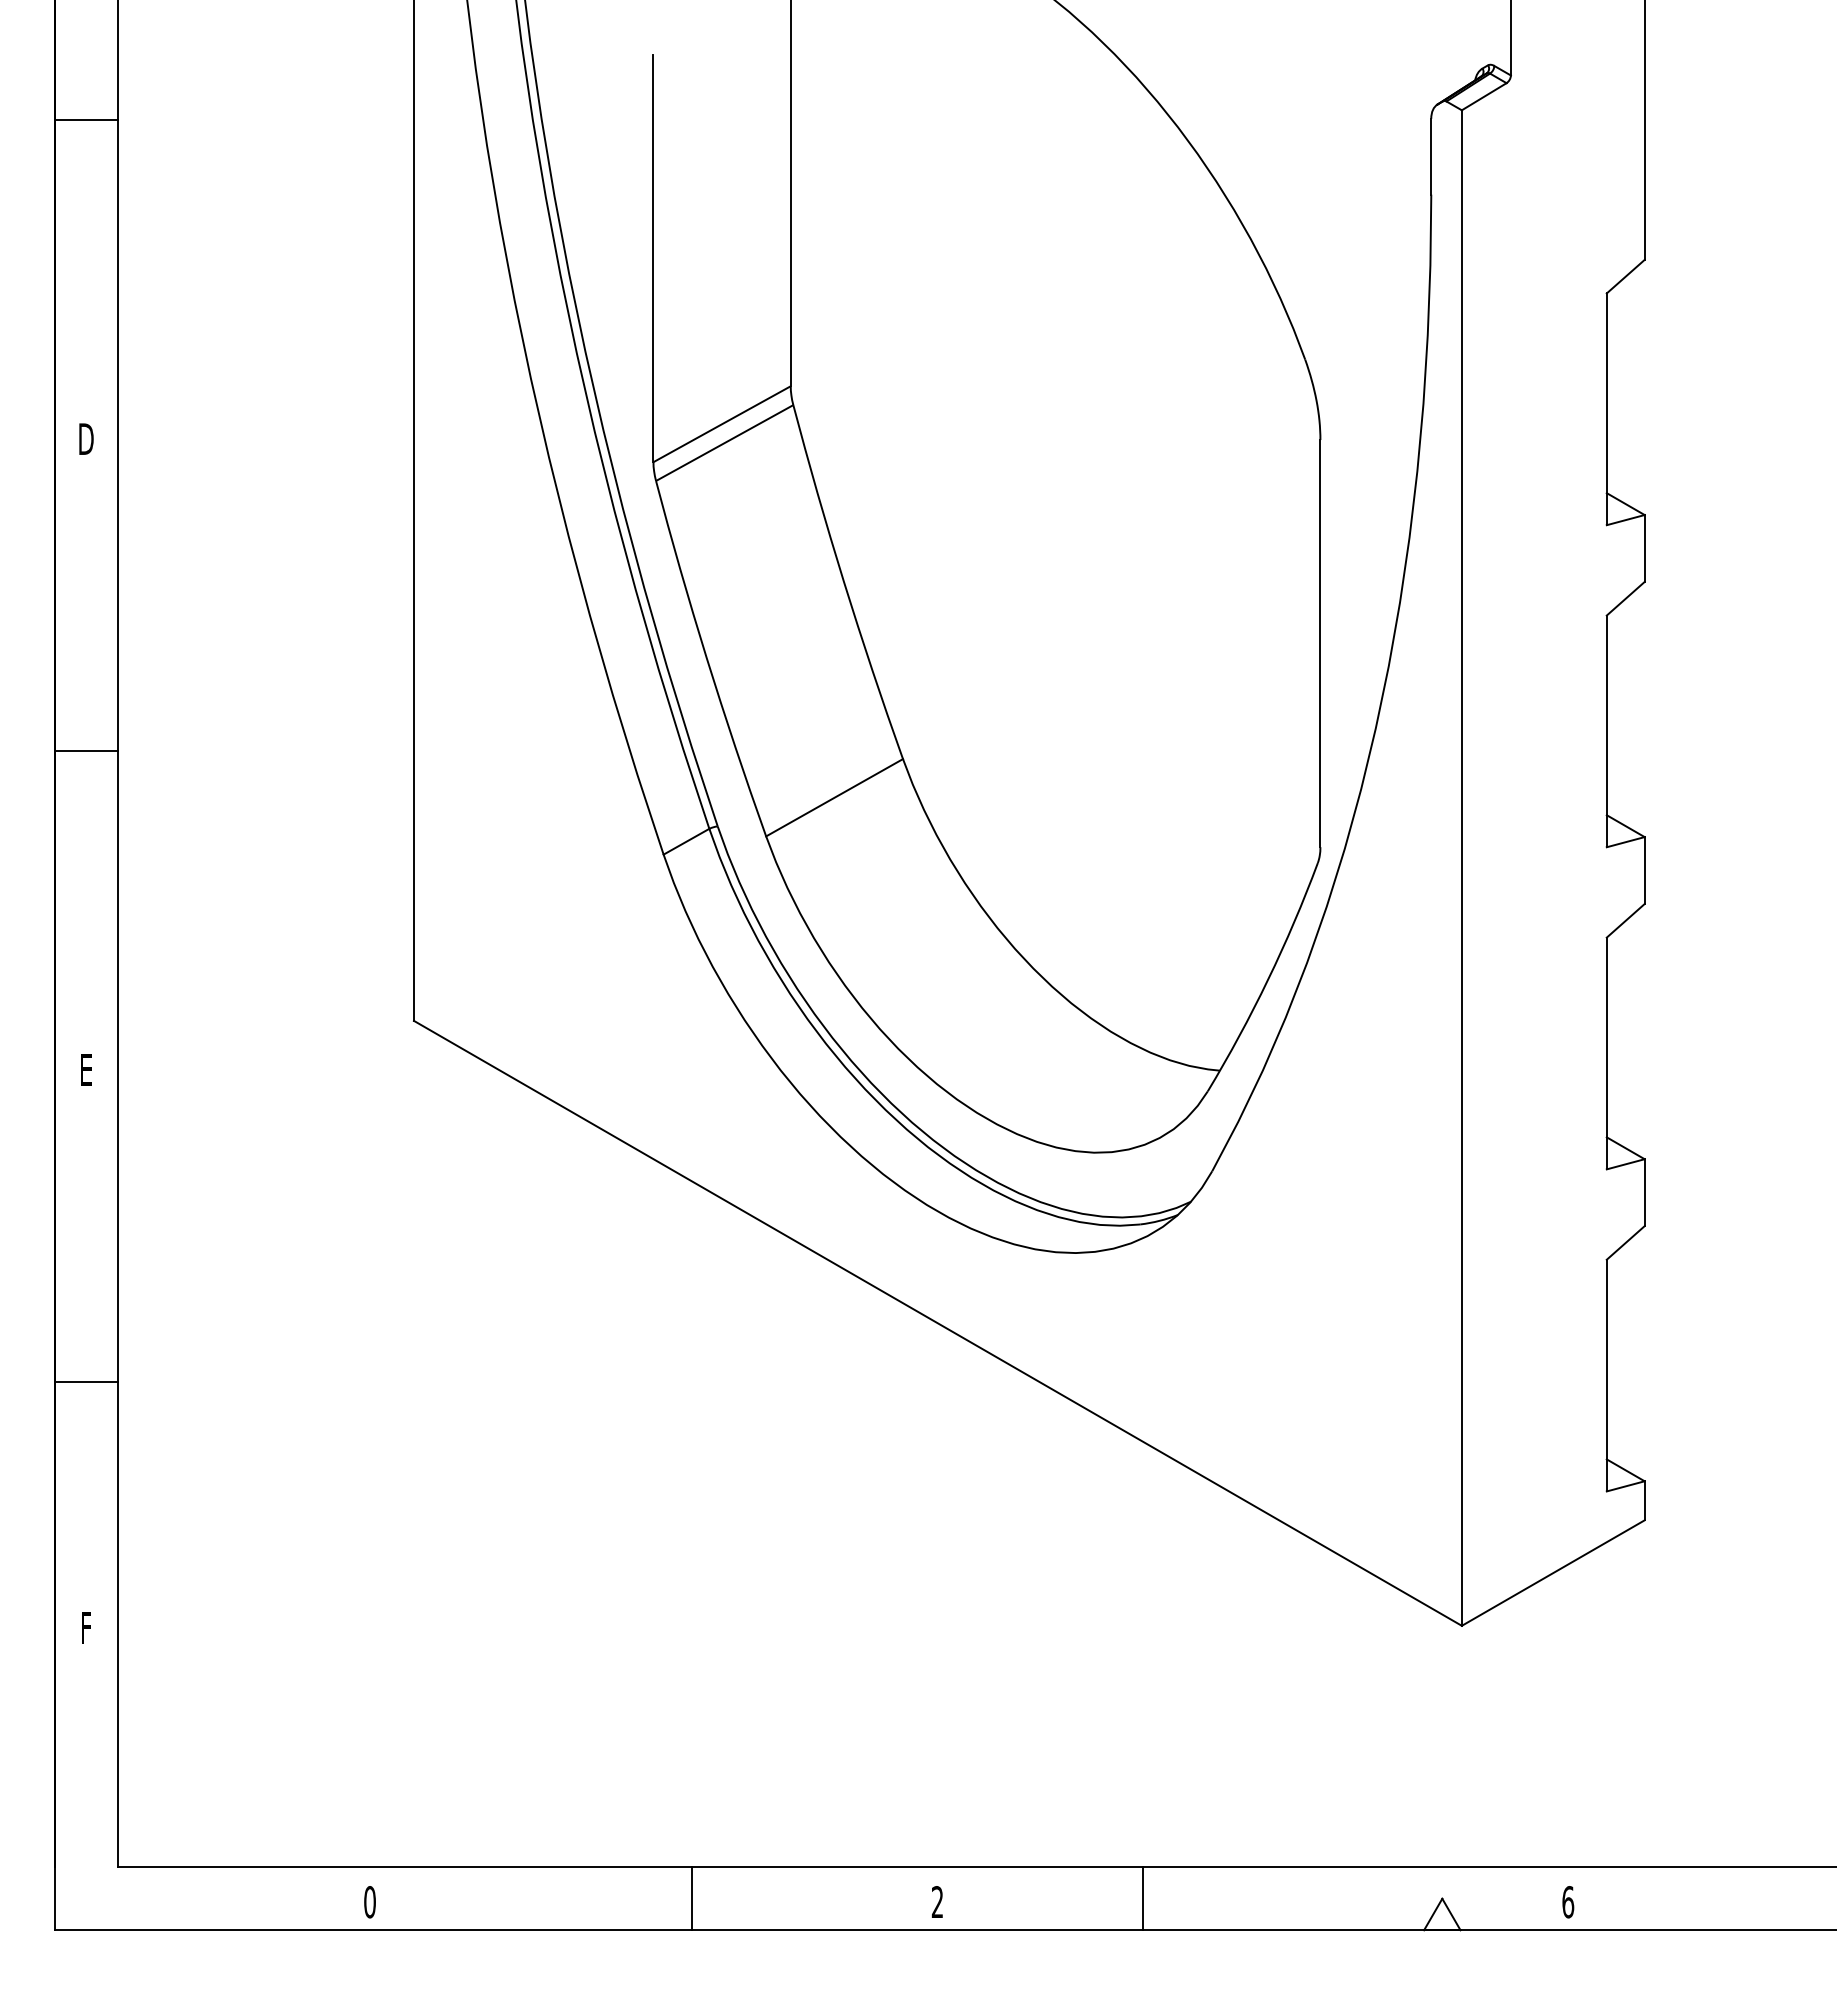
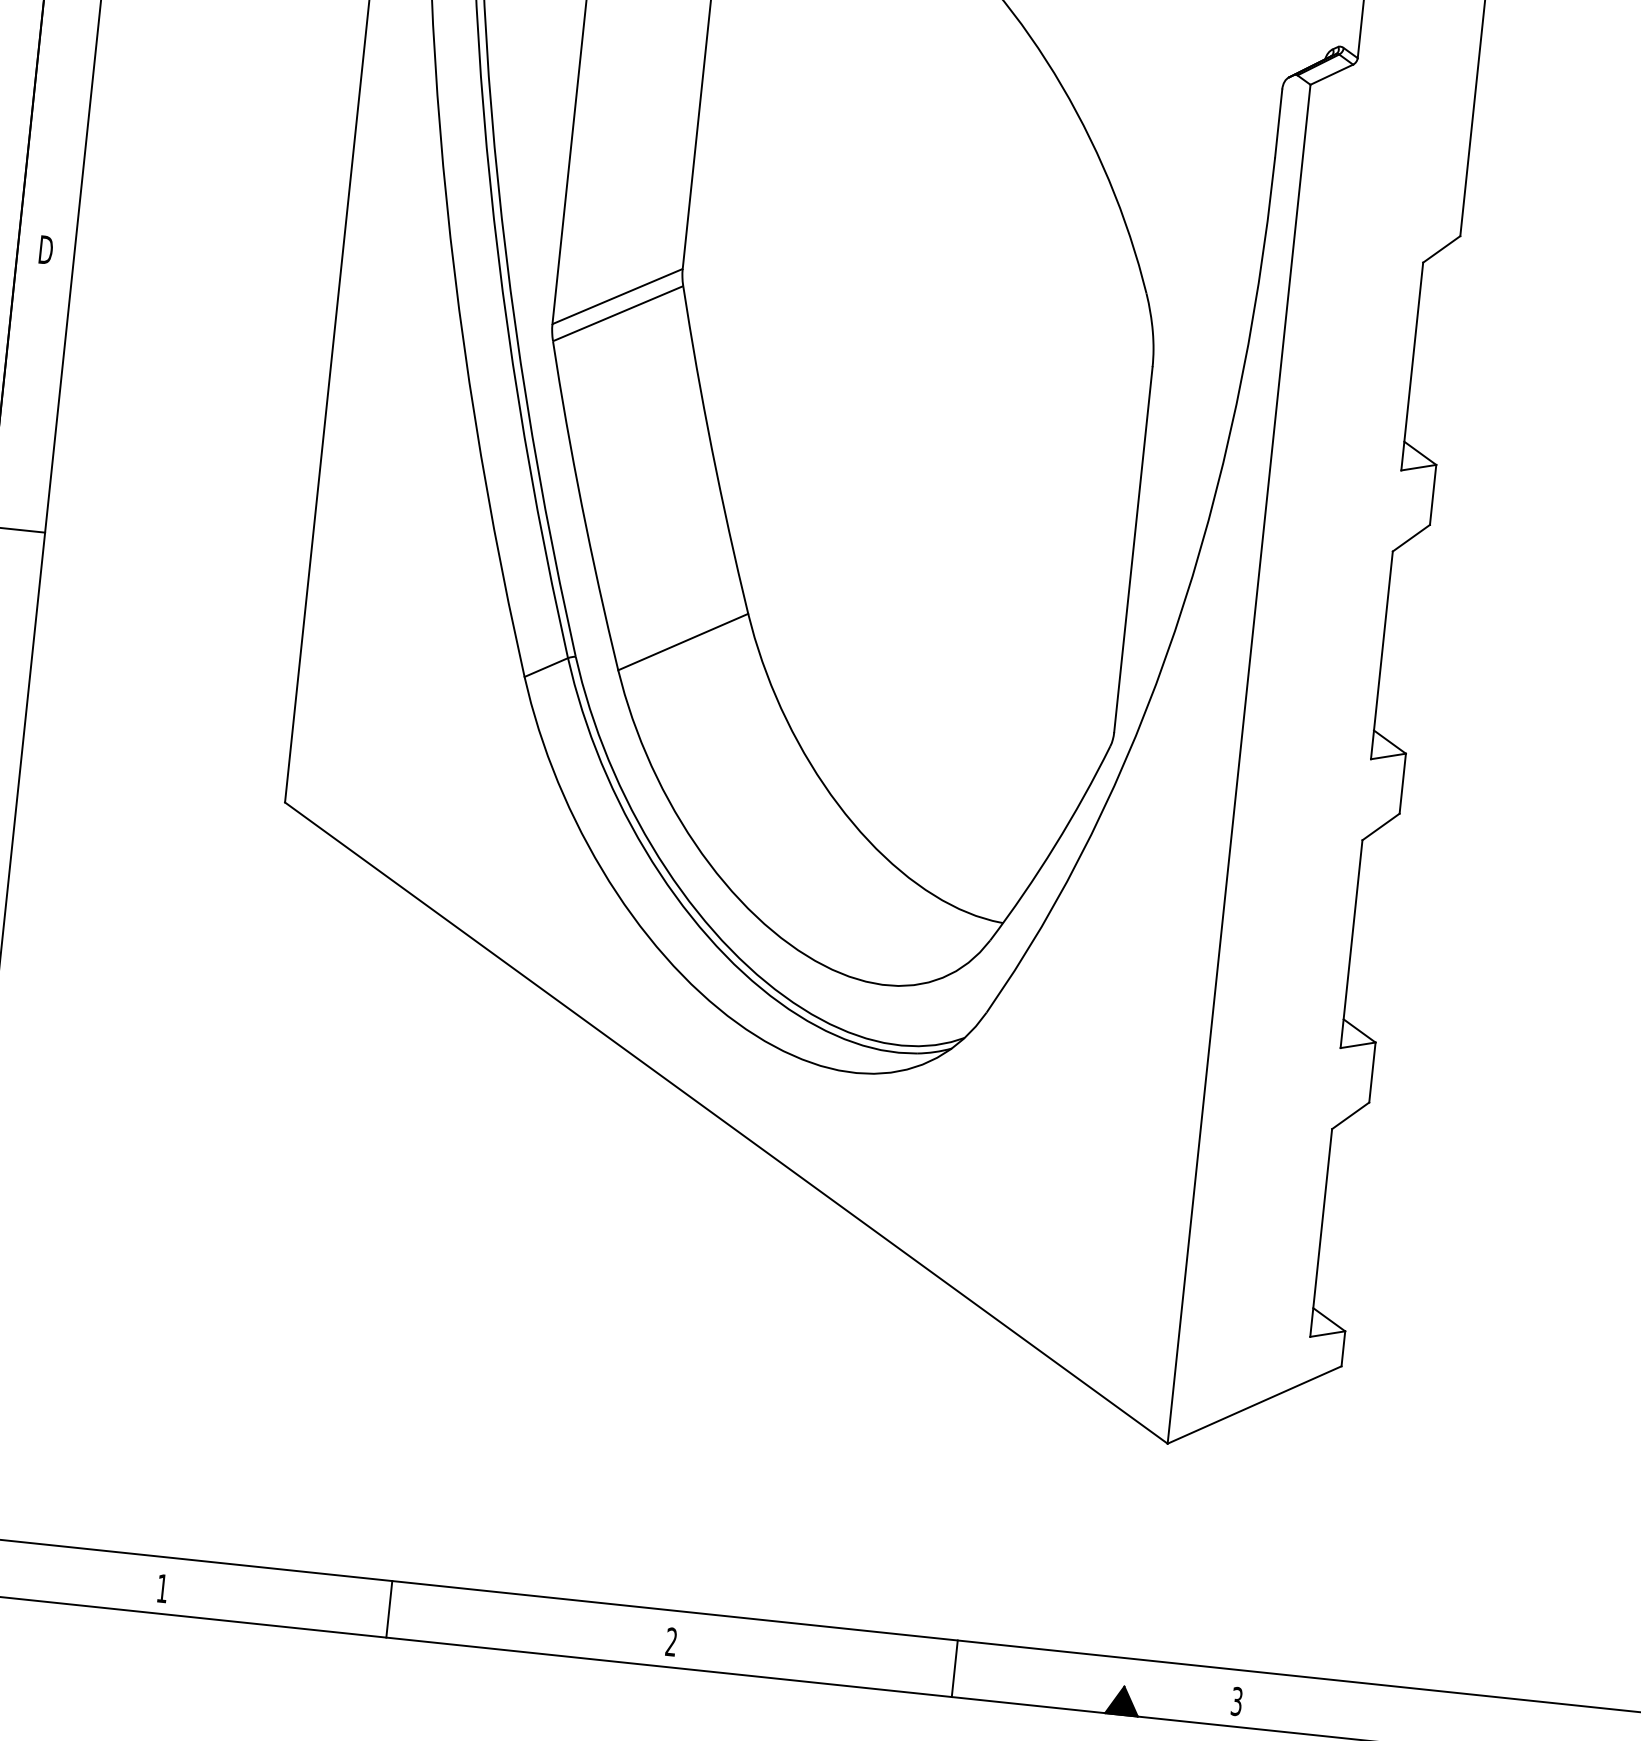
line: (691, 1898) -> (389, 1609), moved
line: (1143, 1898) -> (955, 1668), moved
text: (369, 1902) -> (162, 1588), 0 -> 1
text: (1568, 1902) -> (1237, 1701), 6 -> 3
fill: (1442, 1914) -> (1123, 1700), added

